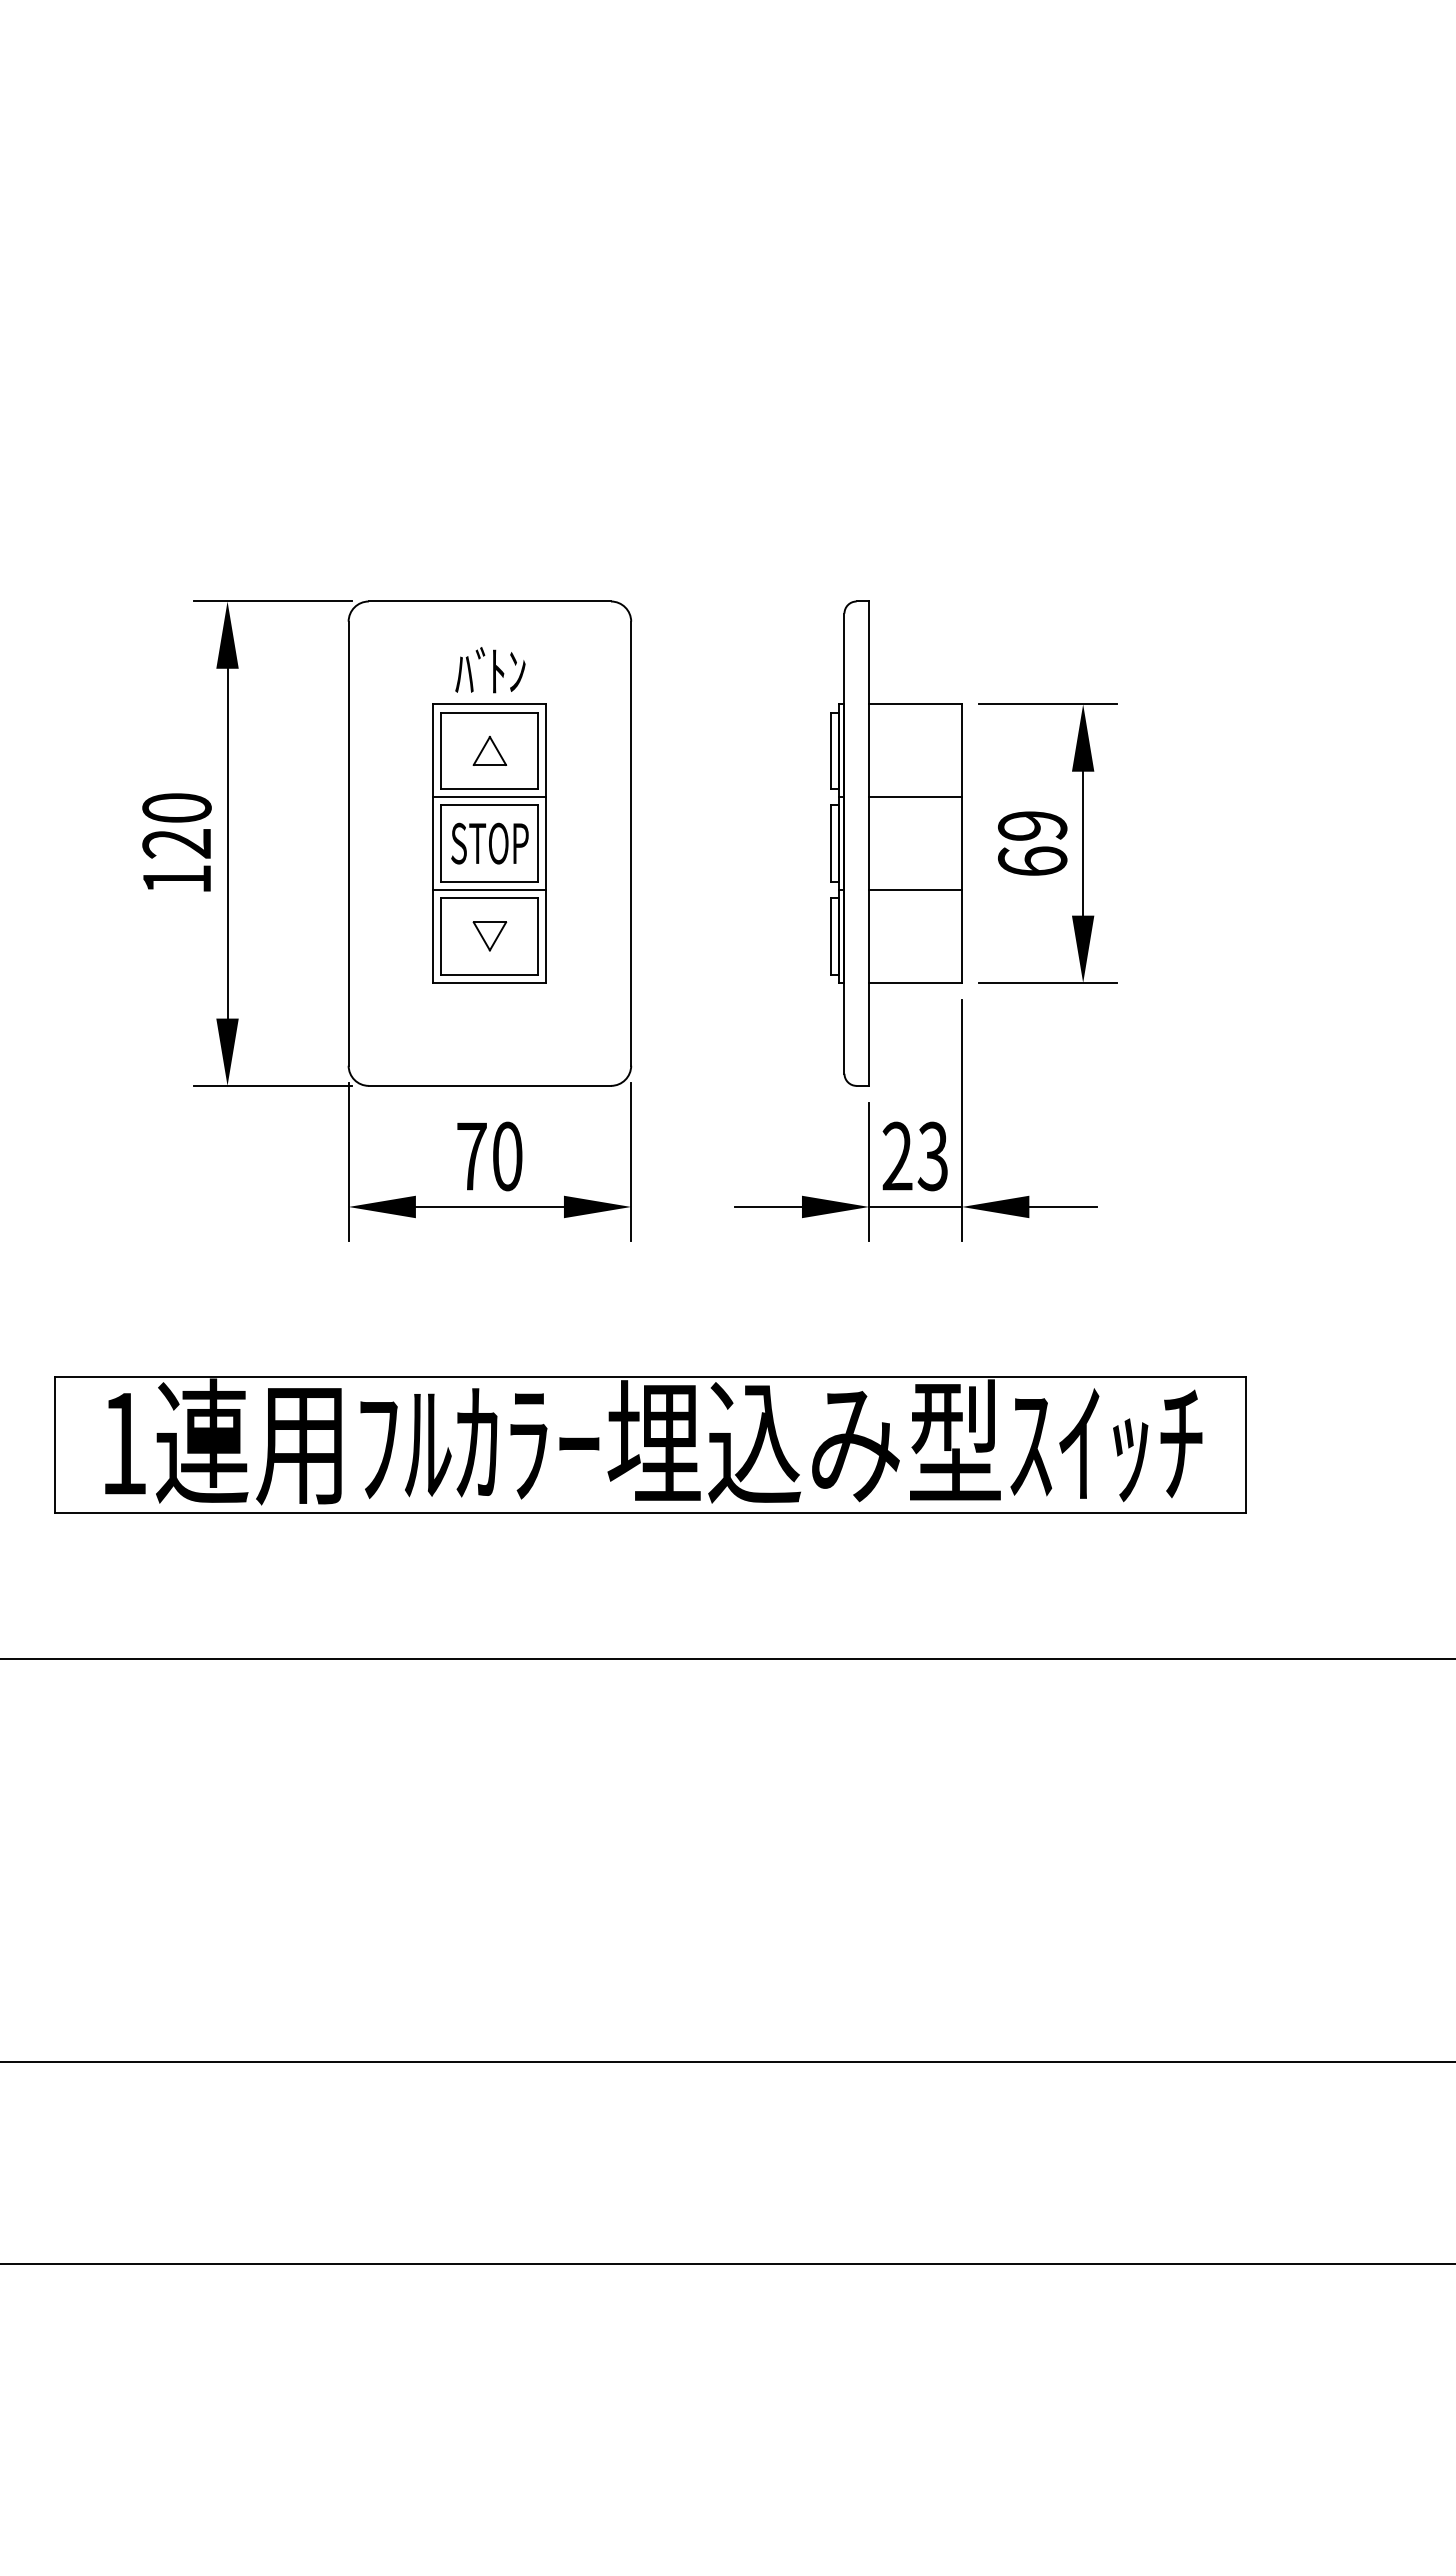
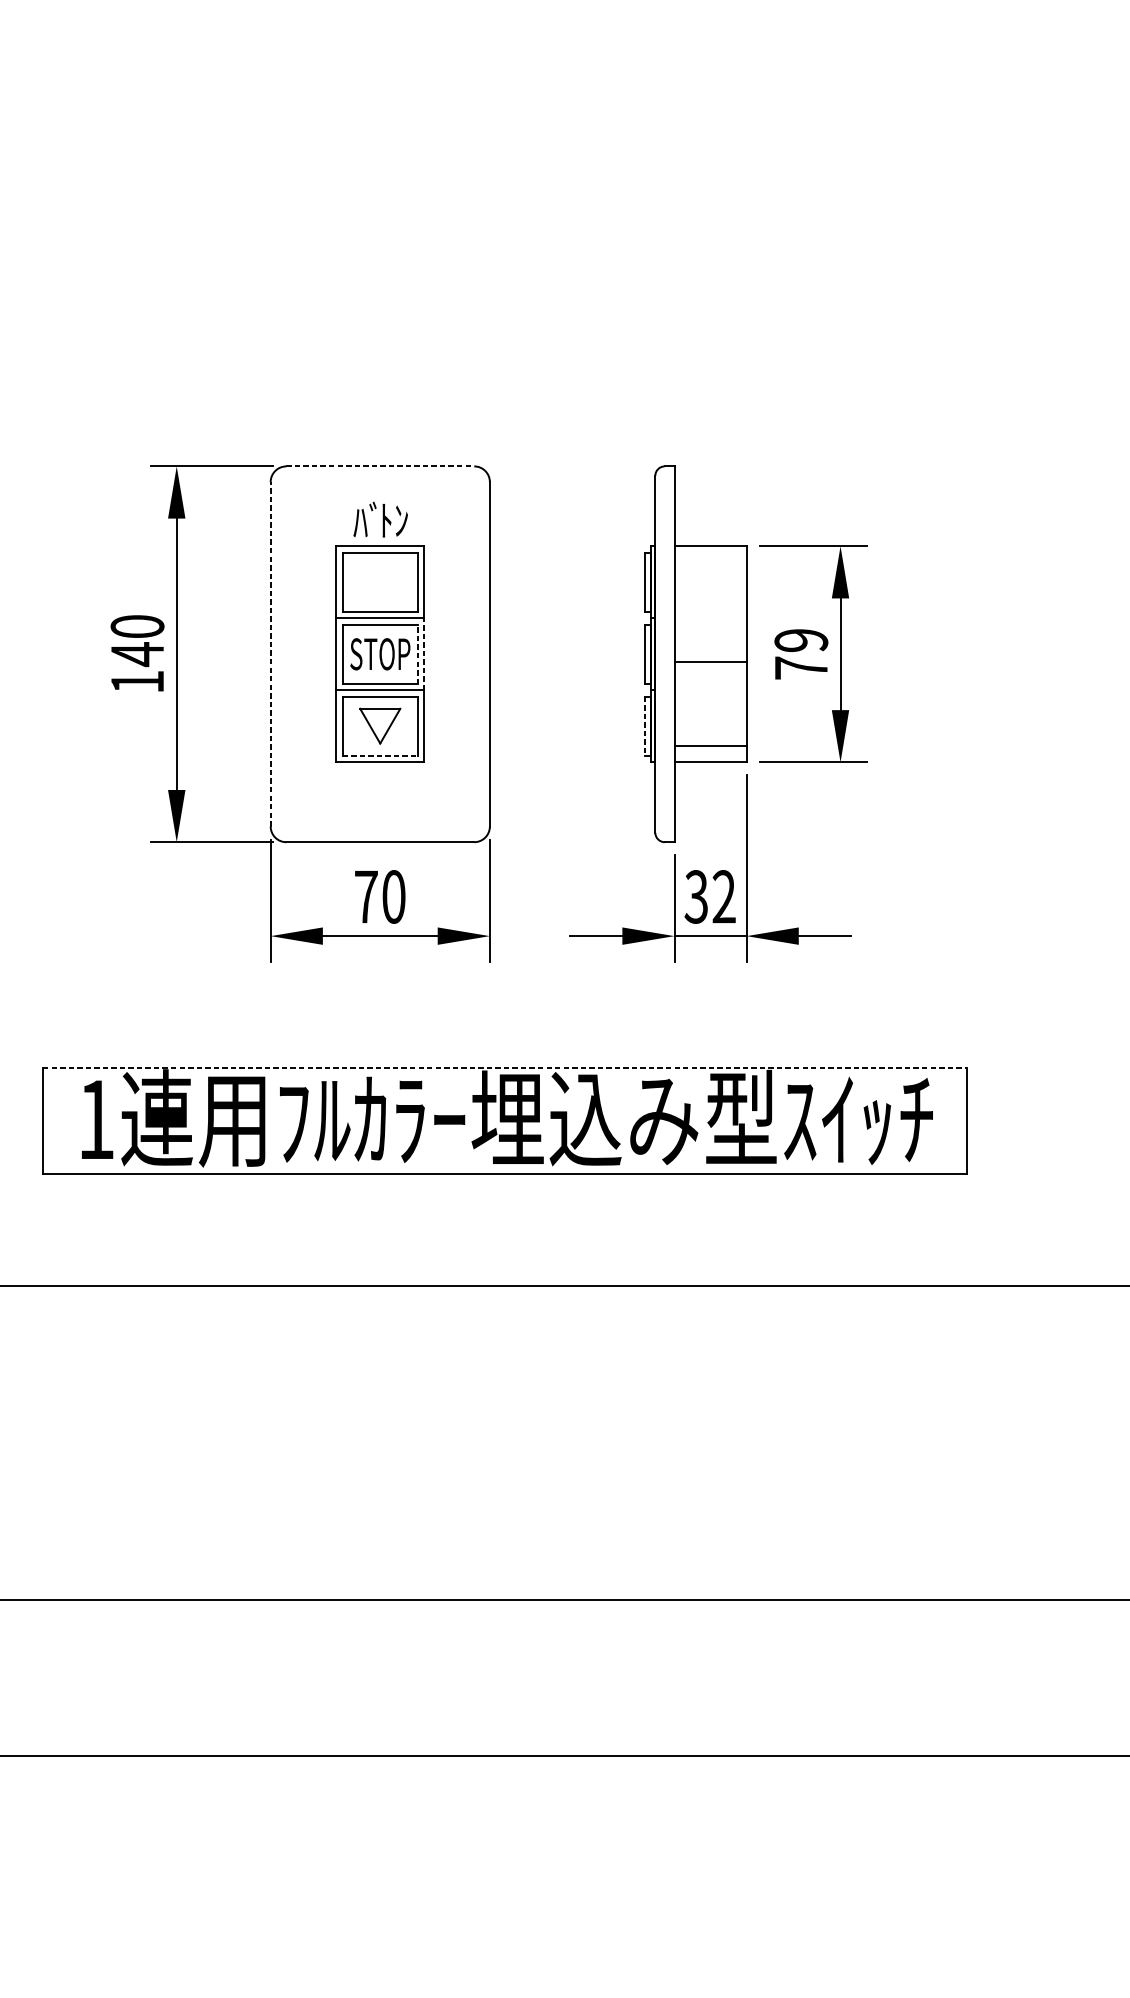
line: (490, 601) -> (380, 466), solid -> dashed
part: (489, 750) -> (379, 582), removed
line: (915, 797) -> (710, 661), moved
text: (176, 843) -> (137, 654), 120 -> 140
line: (348, 843) -> (270, 654), solid -> dashed
line: (538, 843) -> (417, 654), solid -> dashed
line: (546, 843) -> (424, 654), solid -> dashed
text: (1032, 861) -> (801, 668), 69 -> 79
line: (915, 890) -> (710, 746), moved
part: (489, 936) -> (379, 726), size x1.6
line: (831, 937) -> (645, 727), solid -> dashed
line: (490, 974) -> (380, 755), solid -> dashed
text: (915, 1156) -> (710, 896), 23 -> 32
line: (650, 1377) -> (504, 1068), solid -> dashed

